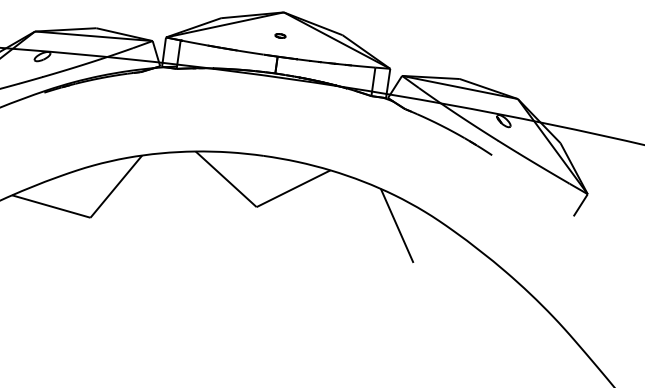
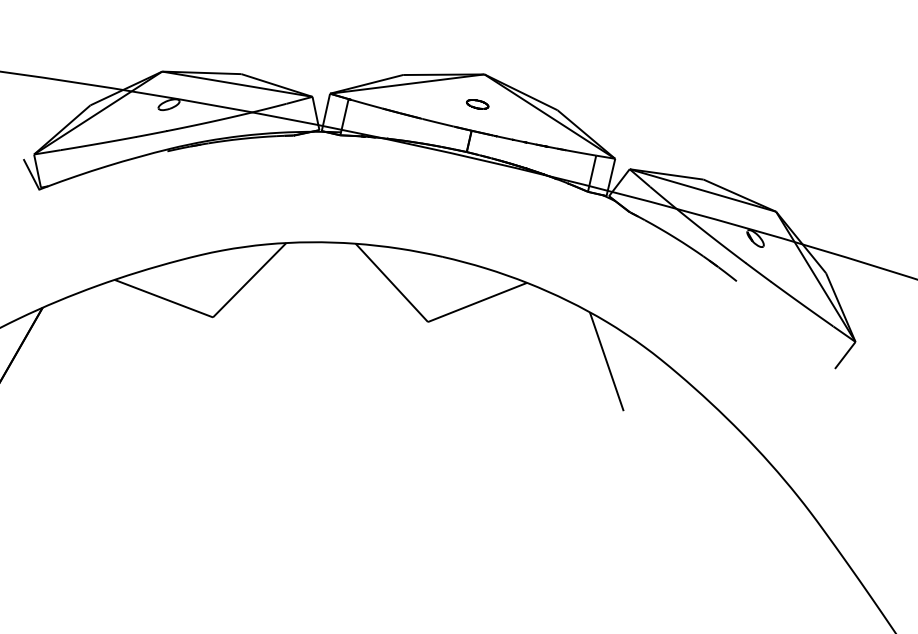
part: (280, 36) -> (477, 104), size x1.67

